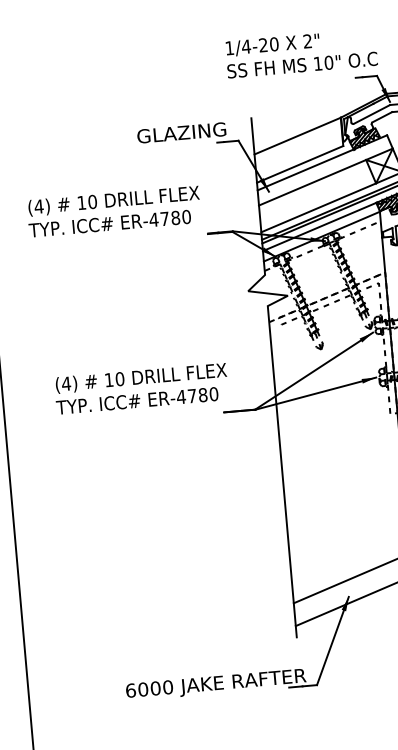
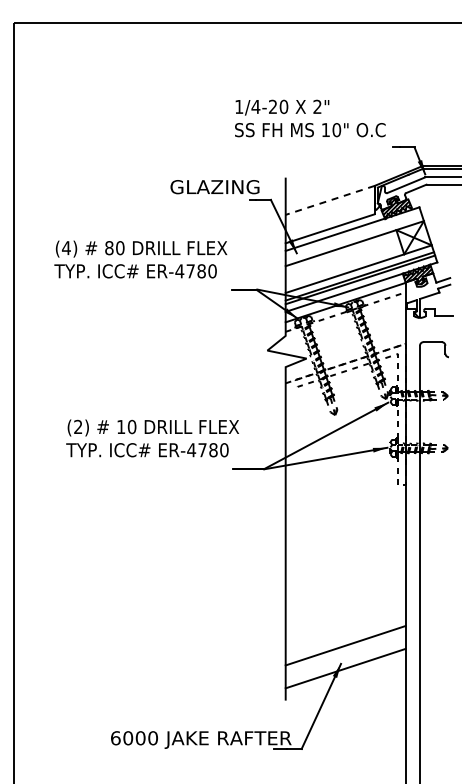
text: (301, 53) -> (310, 118), moved
line: (297, 136) -> (330, 200), solid -> dashed
text: (81, 203) -> (109, 248), 10 -> 80
text: (65, 383) -> (77, 426), (4) -> (2)

